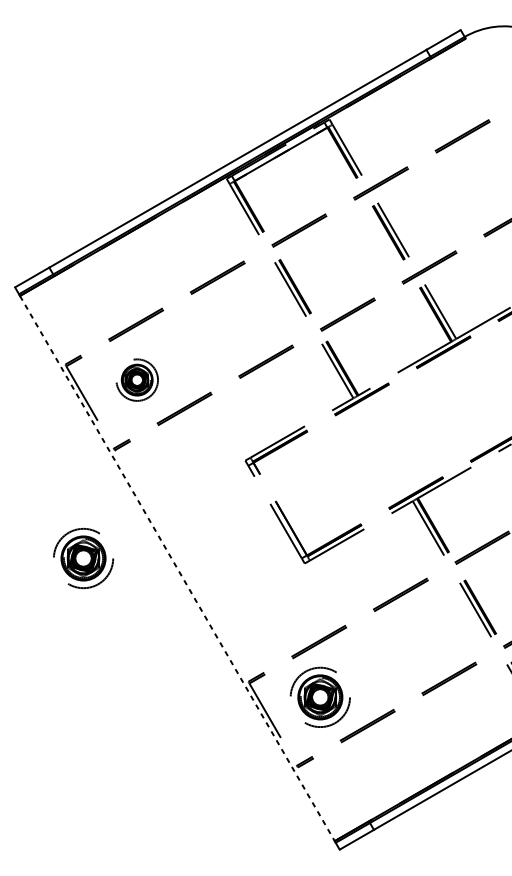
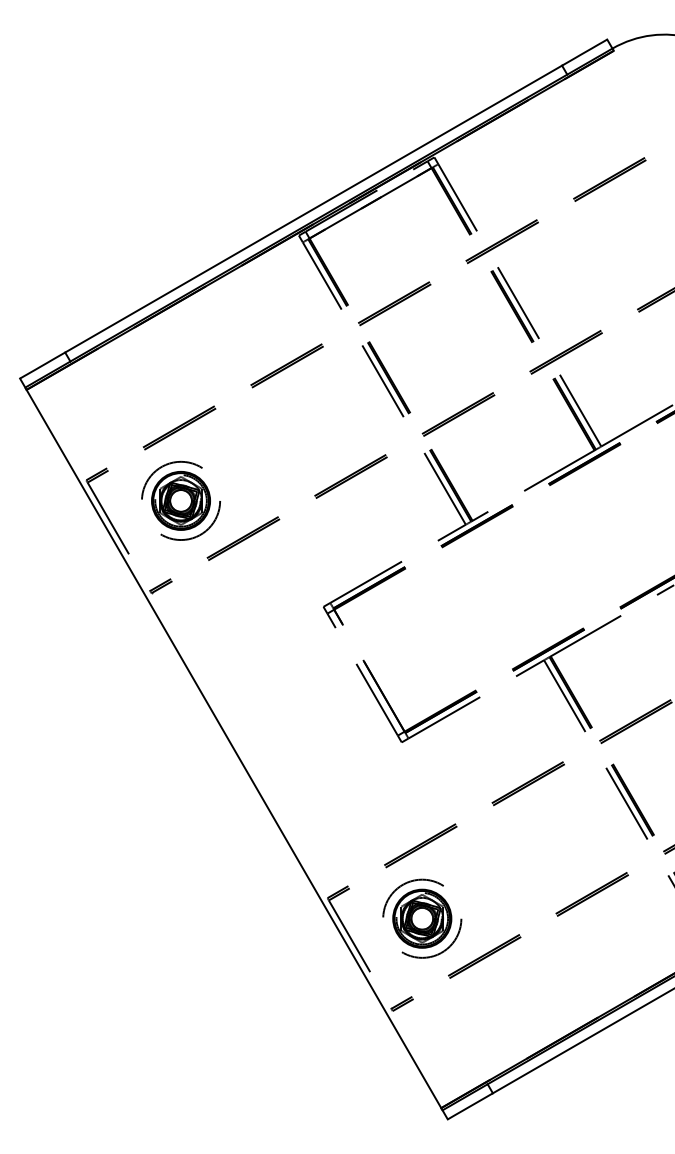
part: (136, 379) -> (180, 500), size x1.43
part: (83, 558) -> (110, 735), removed
line: (177, 568) -> (233, 749), dashed -> solid

